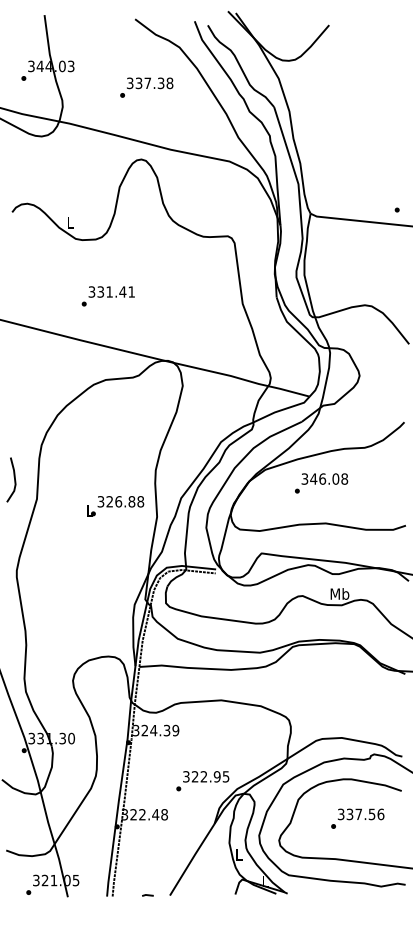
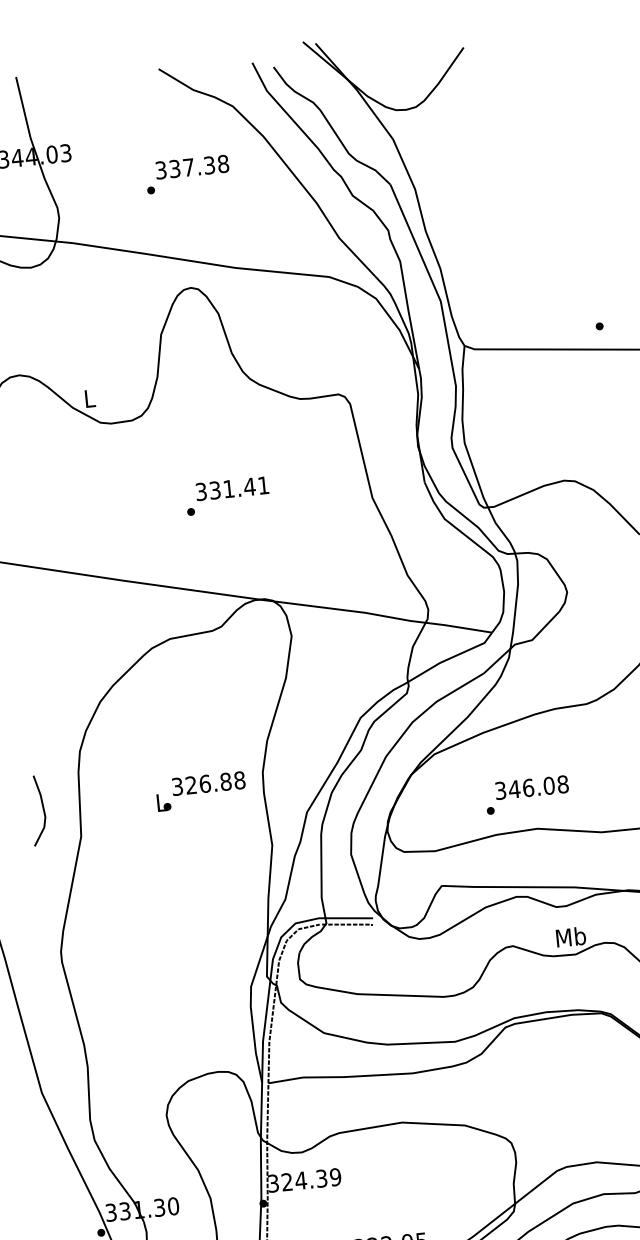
text: (107, 296) -> (226, 496), moved
text: (321, 483) -> (527, 795), moved
text: (115, 506) -> (200, 791), moved

